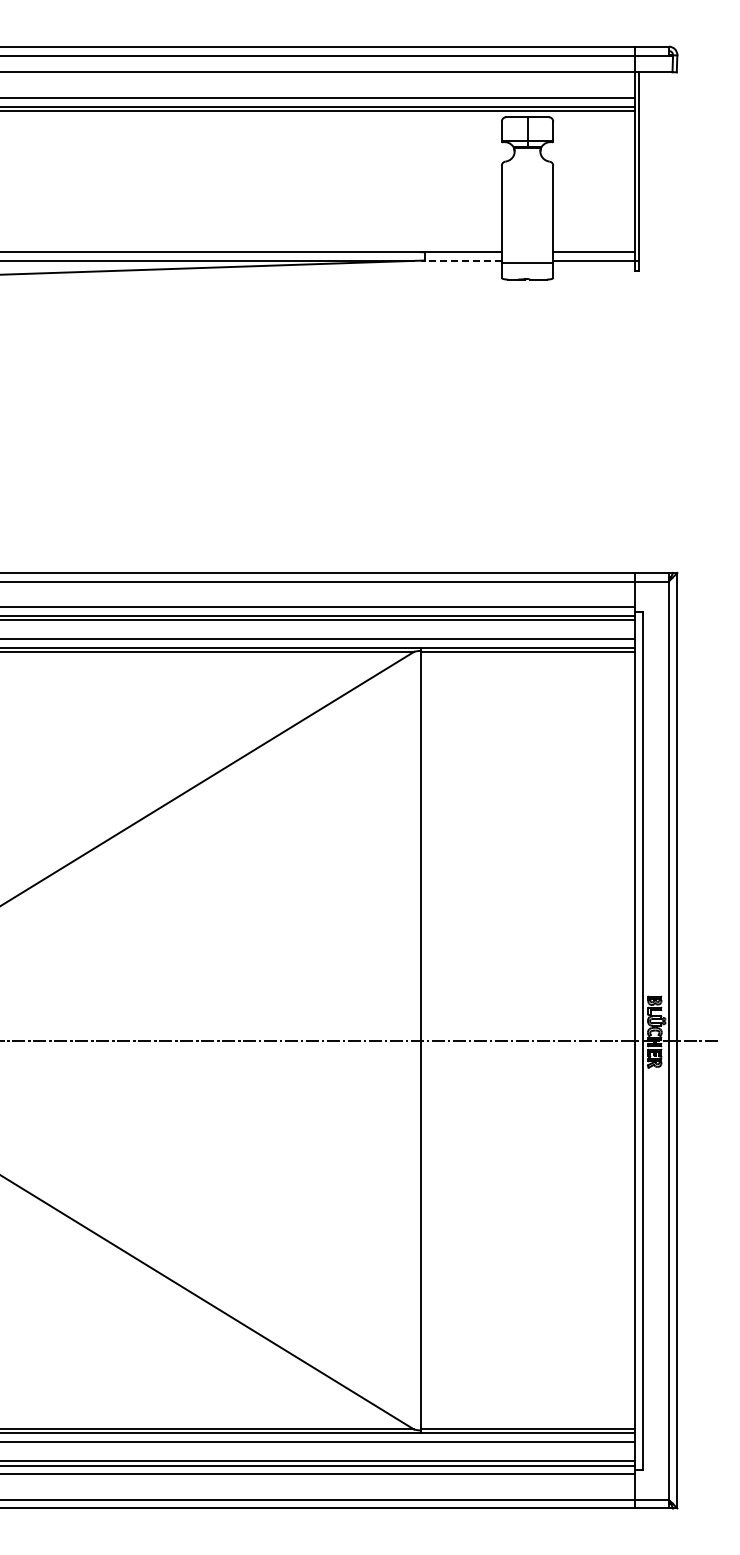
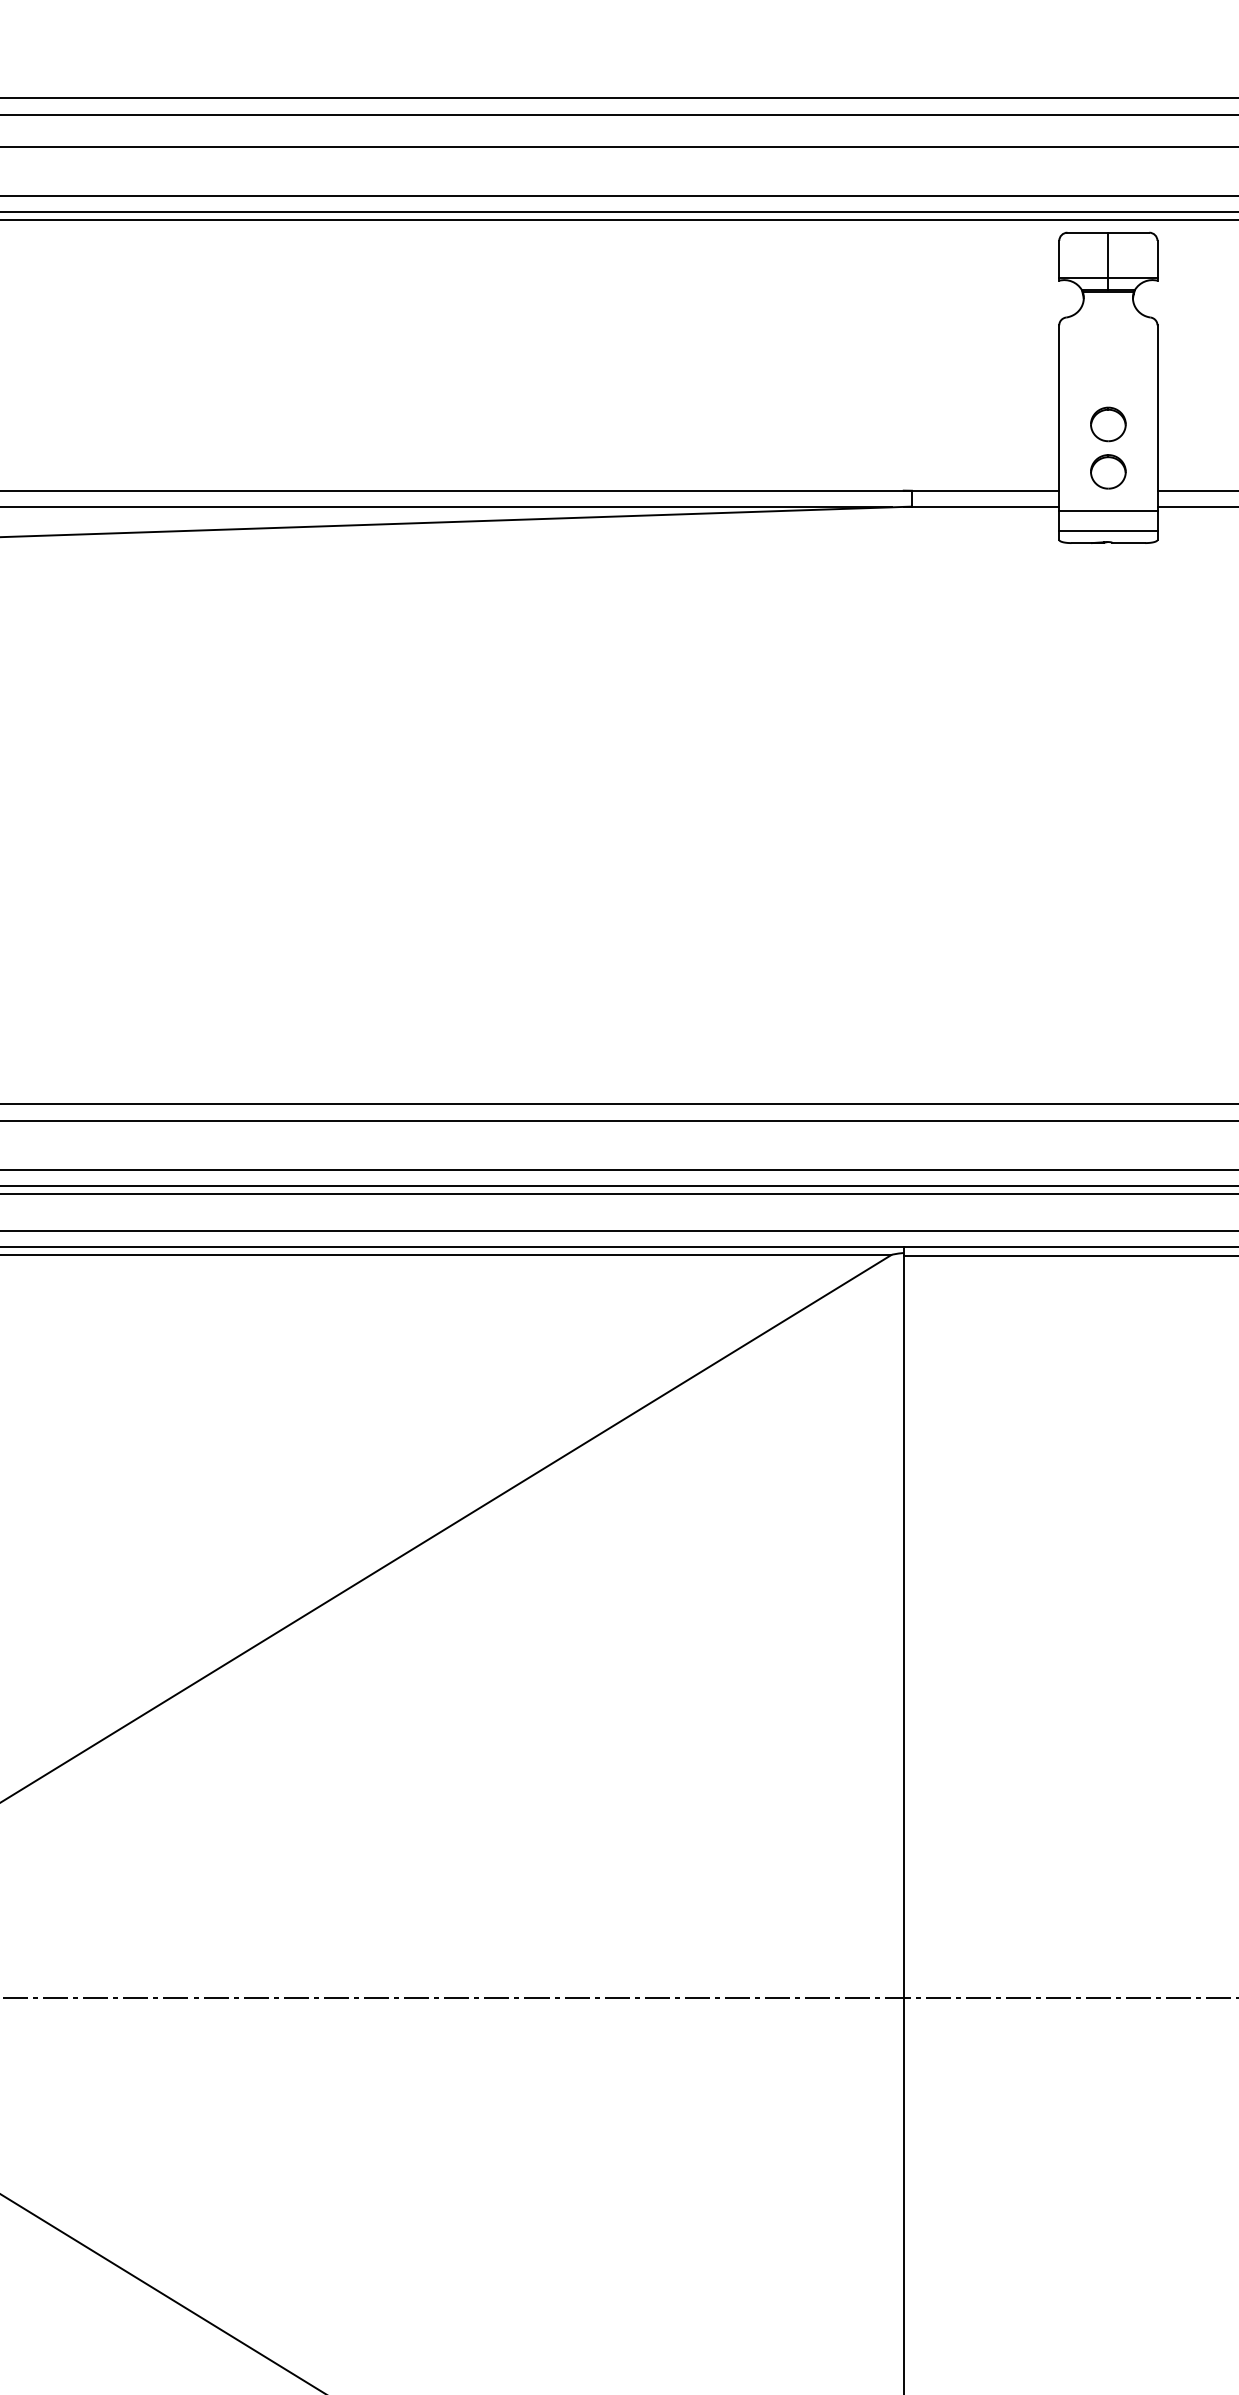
part: (527, 229) -> (1108, 447), added
line: (461, 260) -> (982, 506), dashed -> solid
line: (527, 273) -> (1108, 531), added

